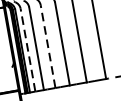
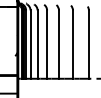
line: (48, 46) -> (47, 44), dashed -> solid
line: (27, 50) -> (30, 44), dashed -> solid

